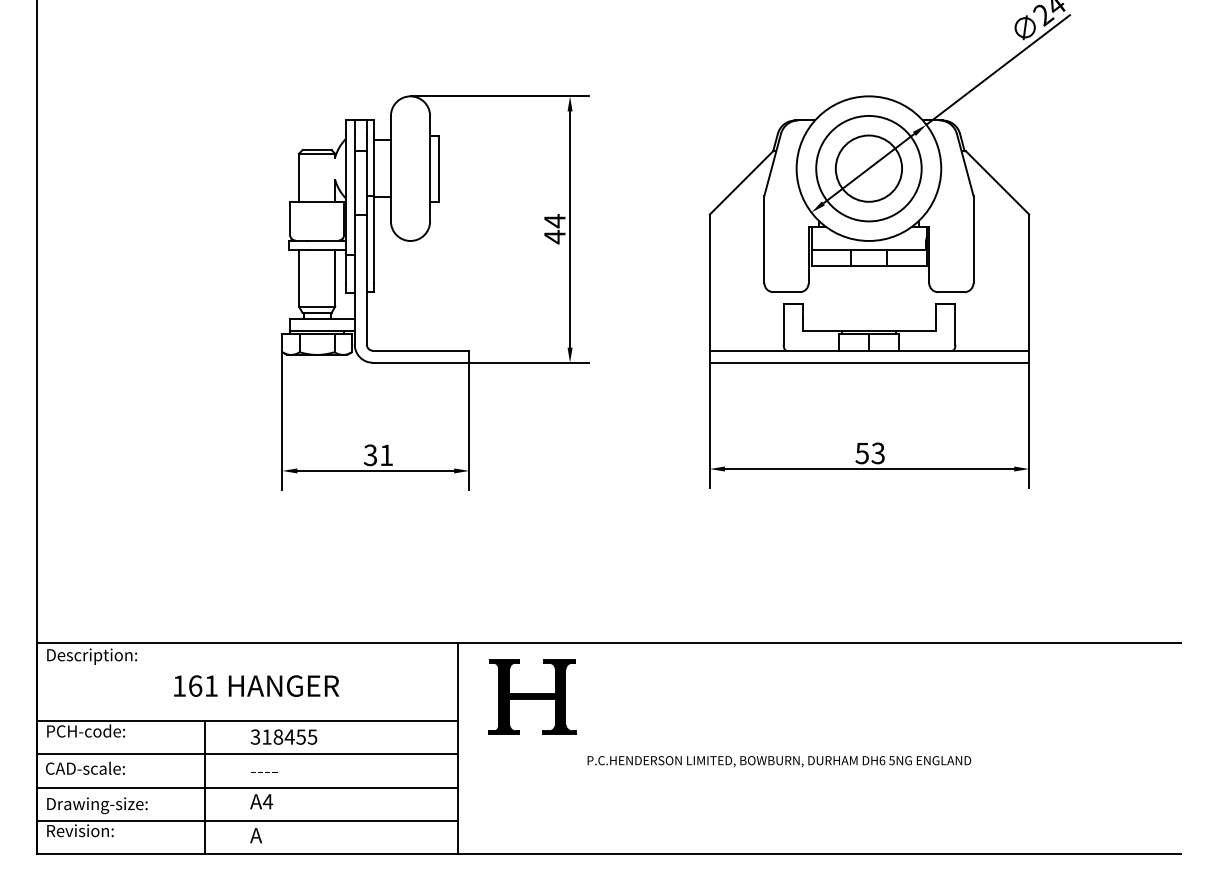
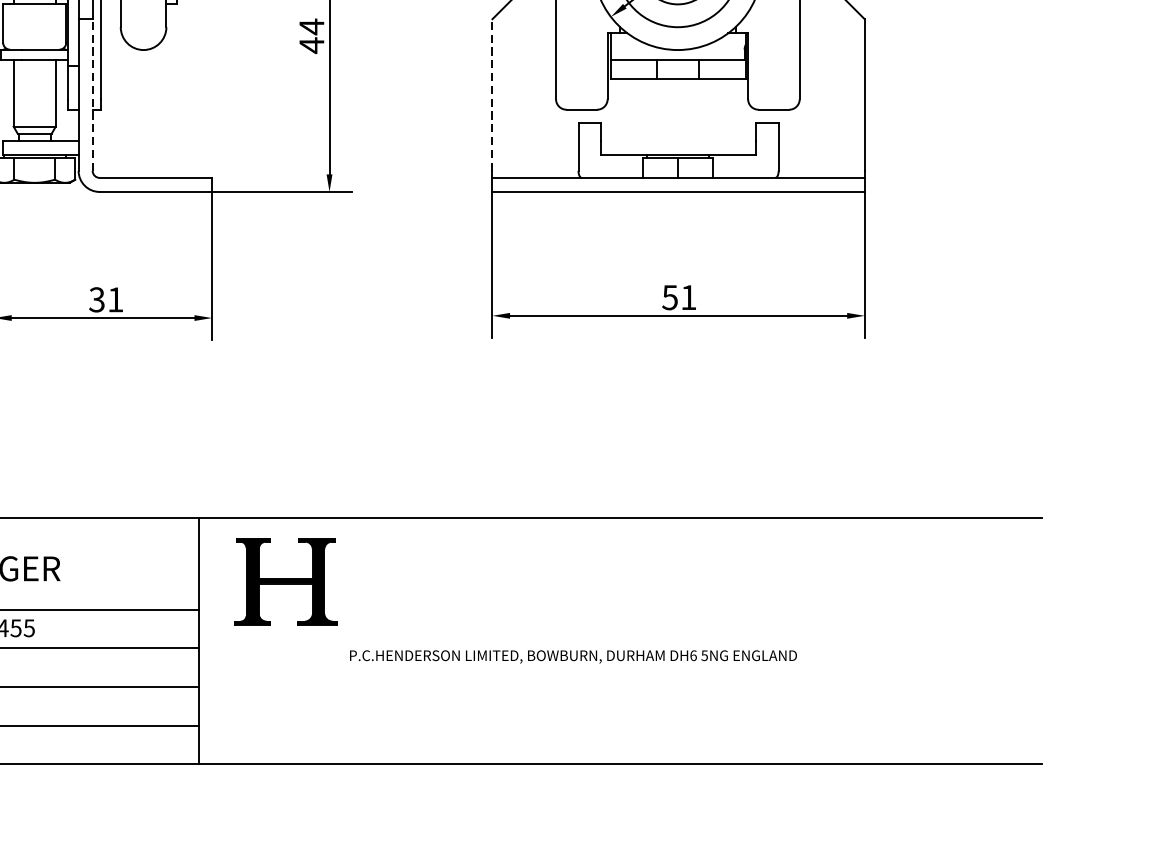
line: (366, 279) -> (92, 94), solid -> dashed
line: (709, 279) -> (492, 94), solid -> dashed
text: (877, 453) -> (687, 297), 53 -> 51

